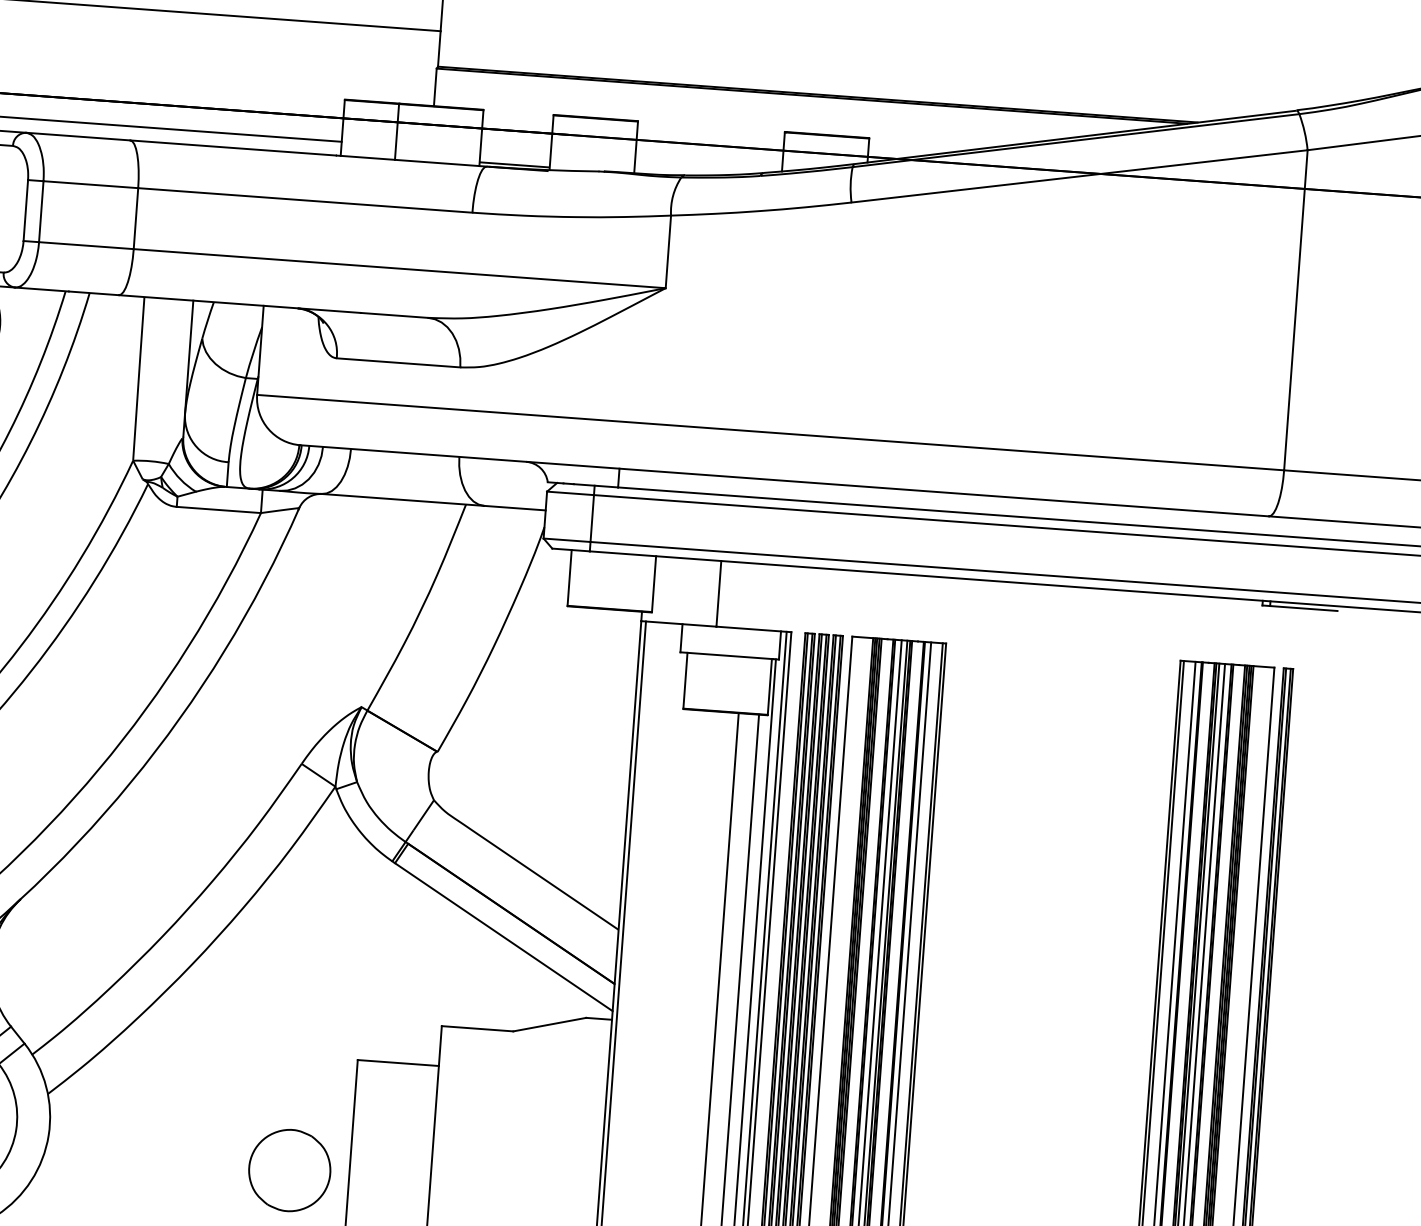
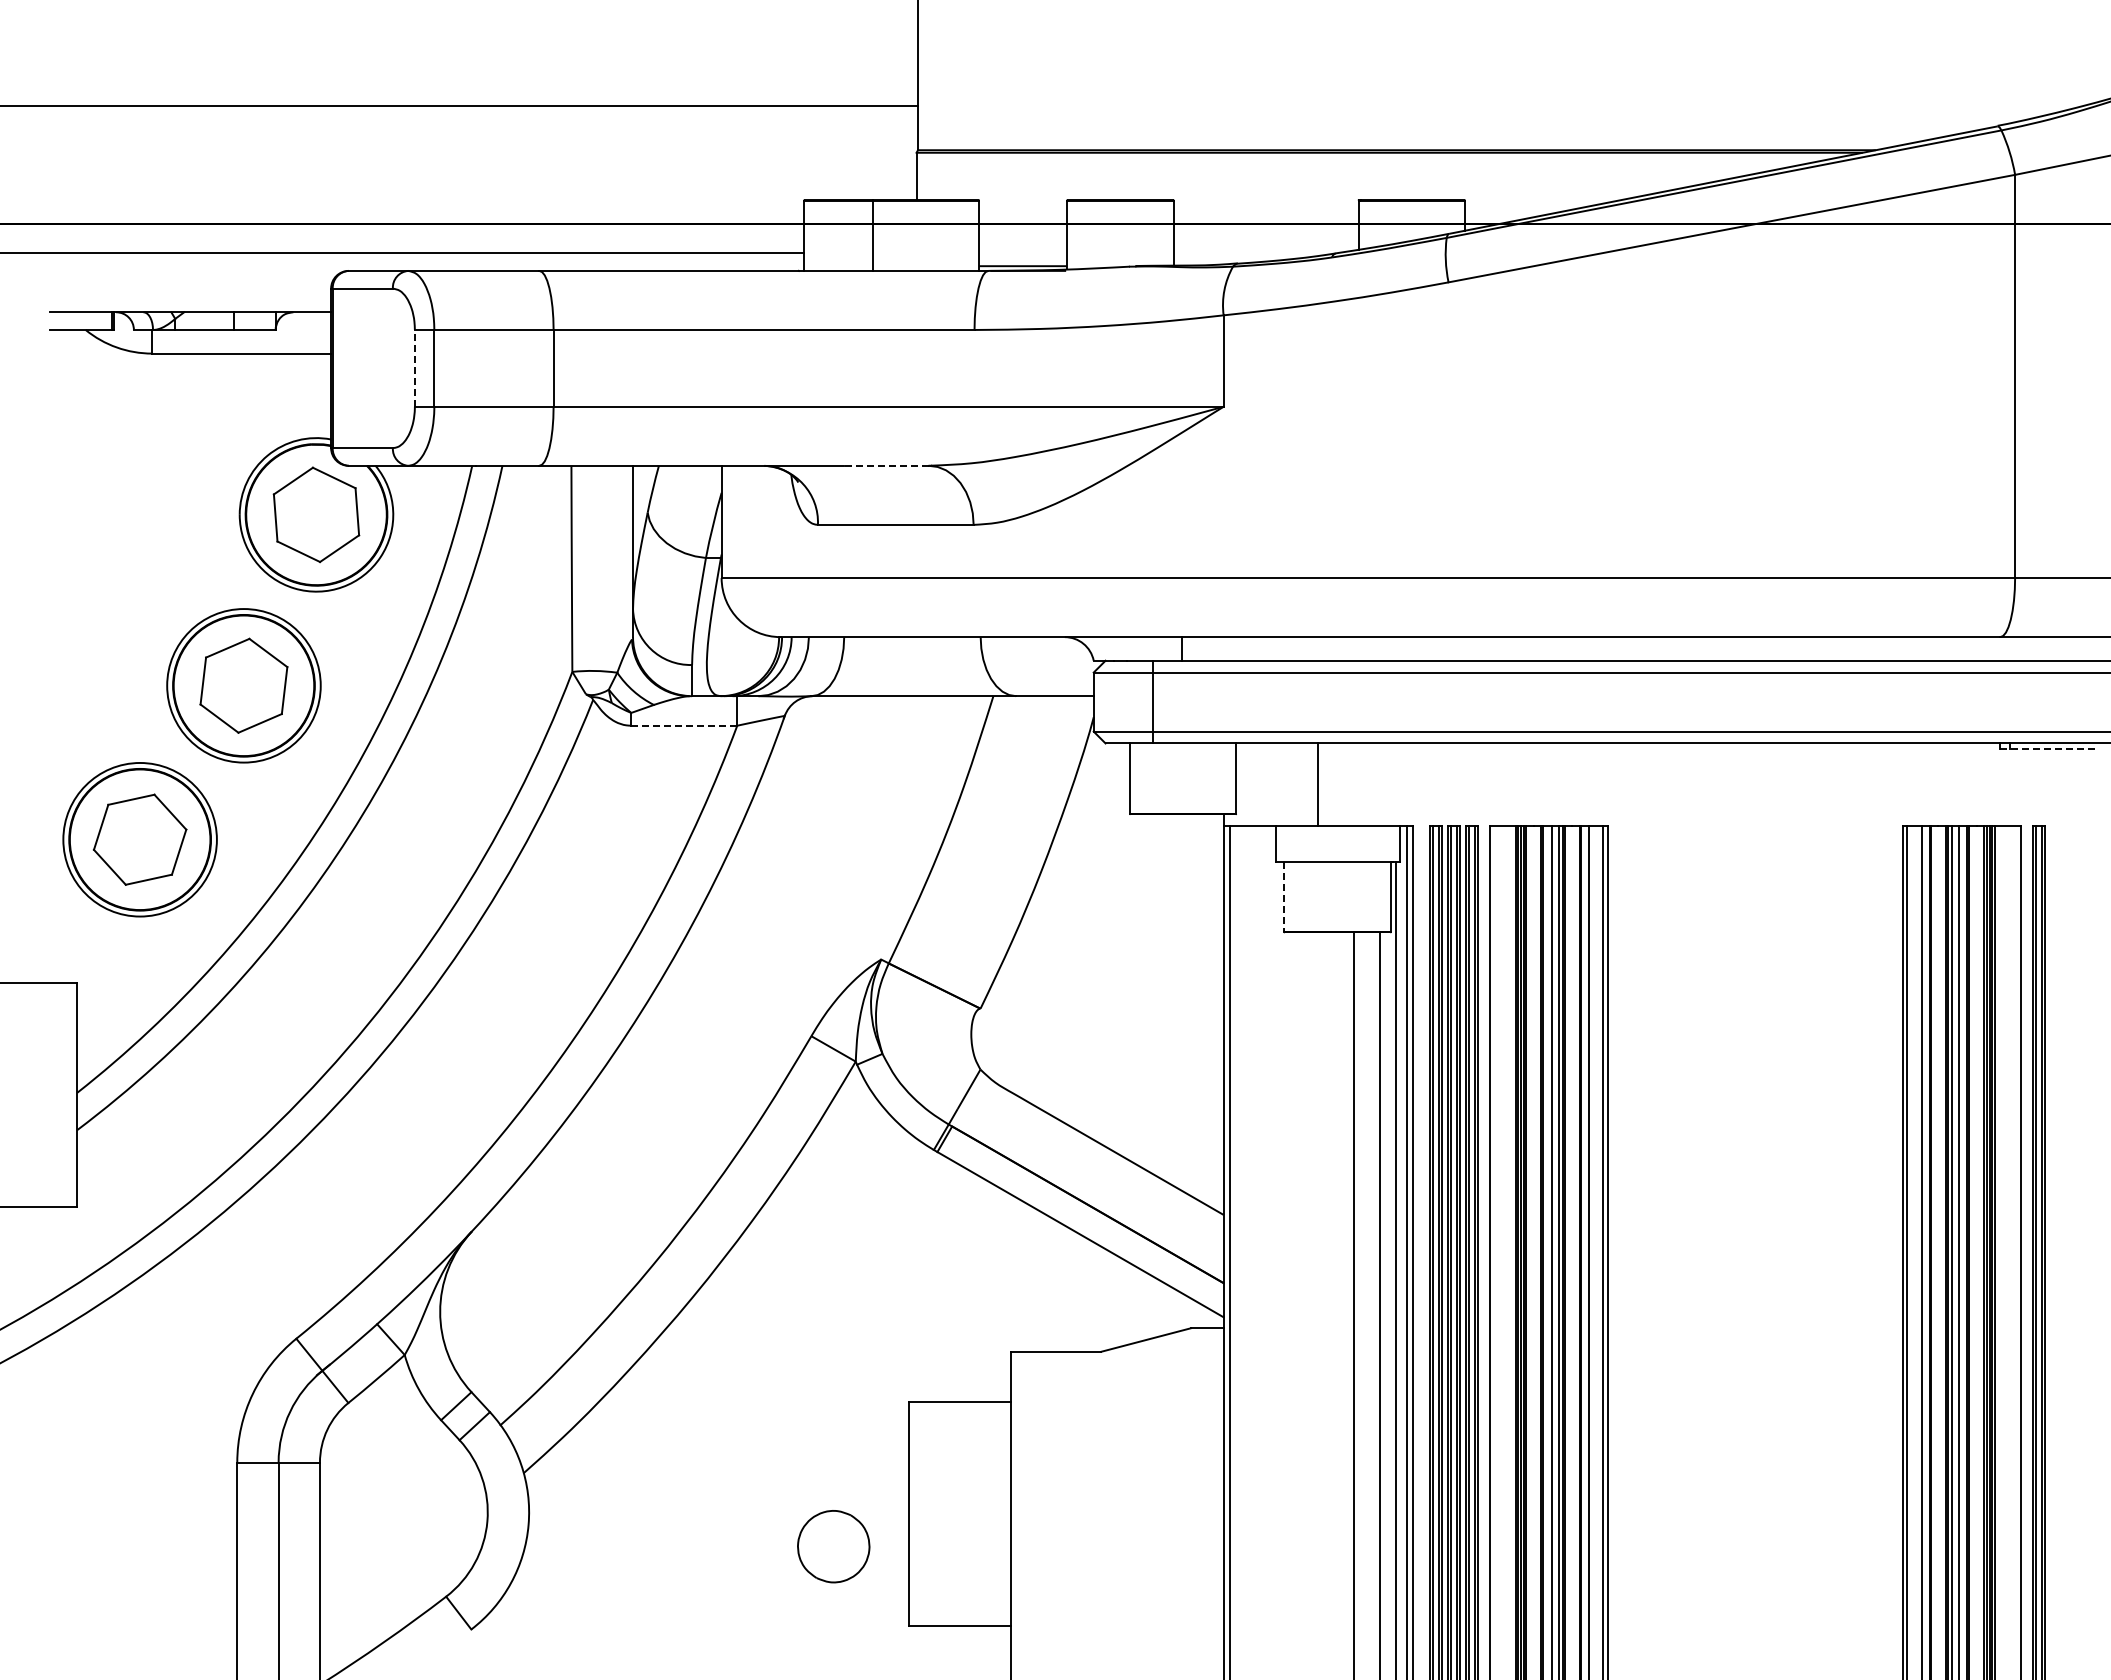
line: (25, 209) -> (414, 367), solid -> dashed
line: (394, 315) -> (886, 465), solid -> dashed
line: (218, 509) -> (683, 725), solid -> dashed
line: (1299, 608) -> (2047, 749), solid -> dashed
line: (685, 681) -> (1284, 897), solid -> dashed
part: (289, 1170) -> (833, 1546), size x0.7

